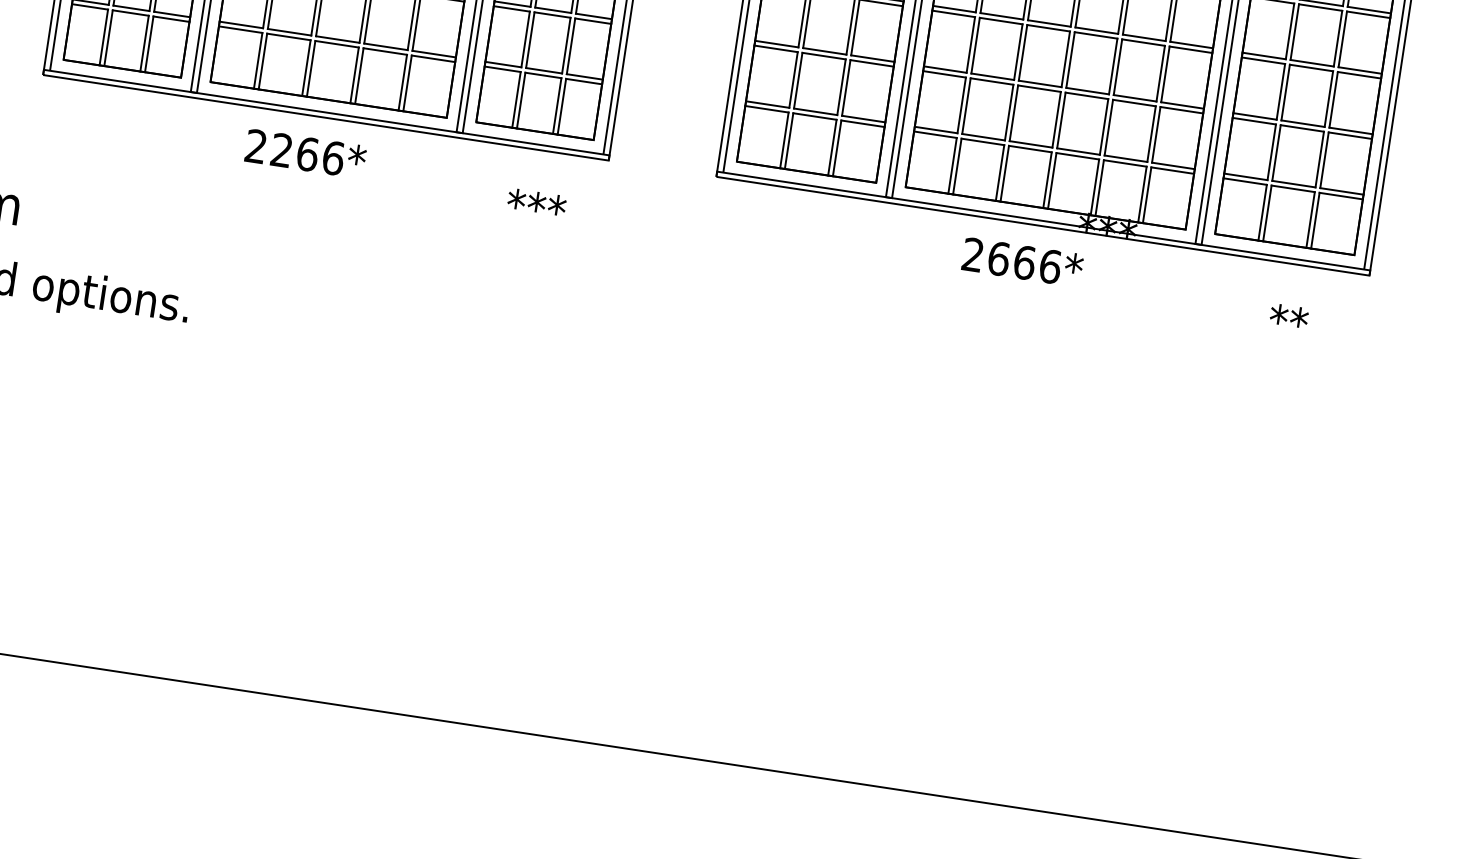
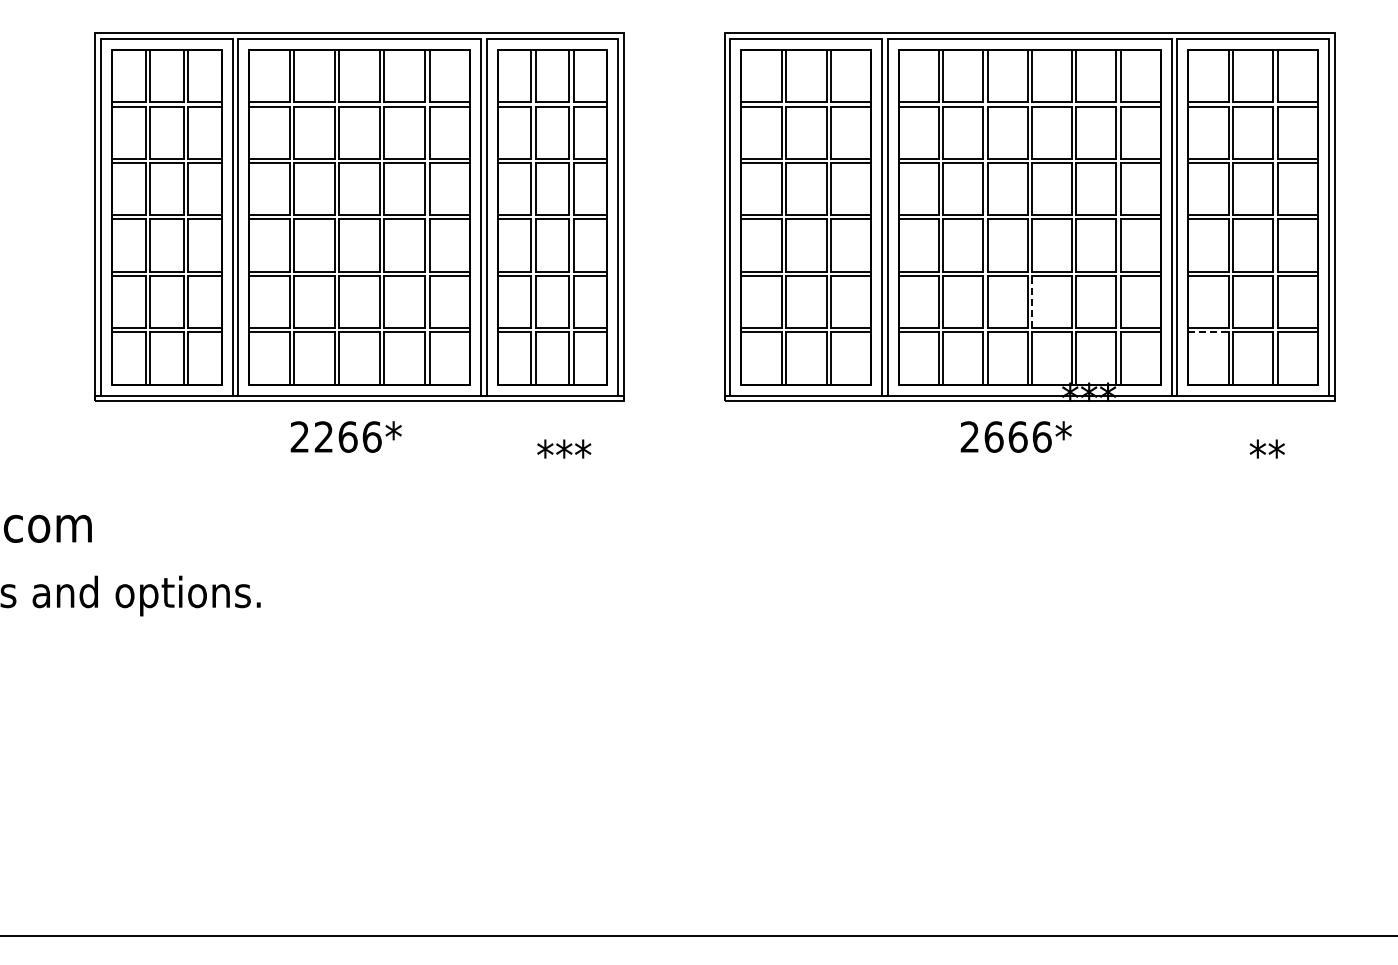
line: (1061, 120) -> (1032, 301), solid -> dashed
line: (1245, 181) -> (1208, 332), solid -> dashed

